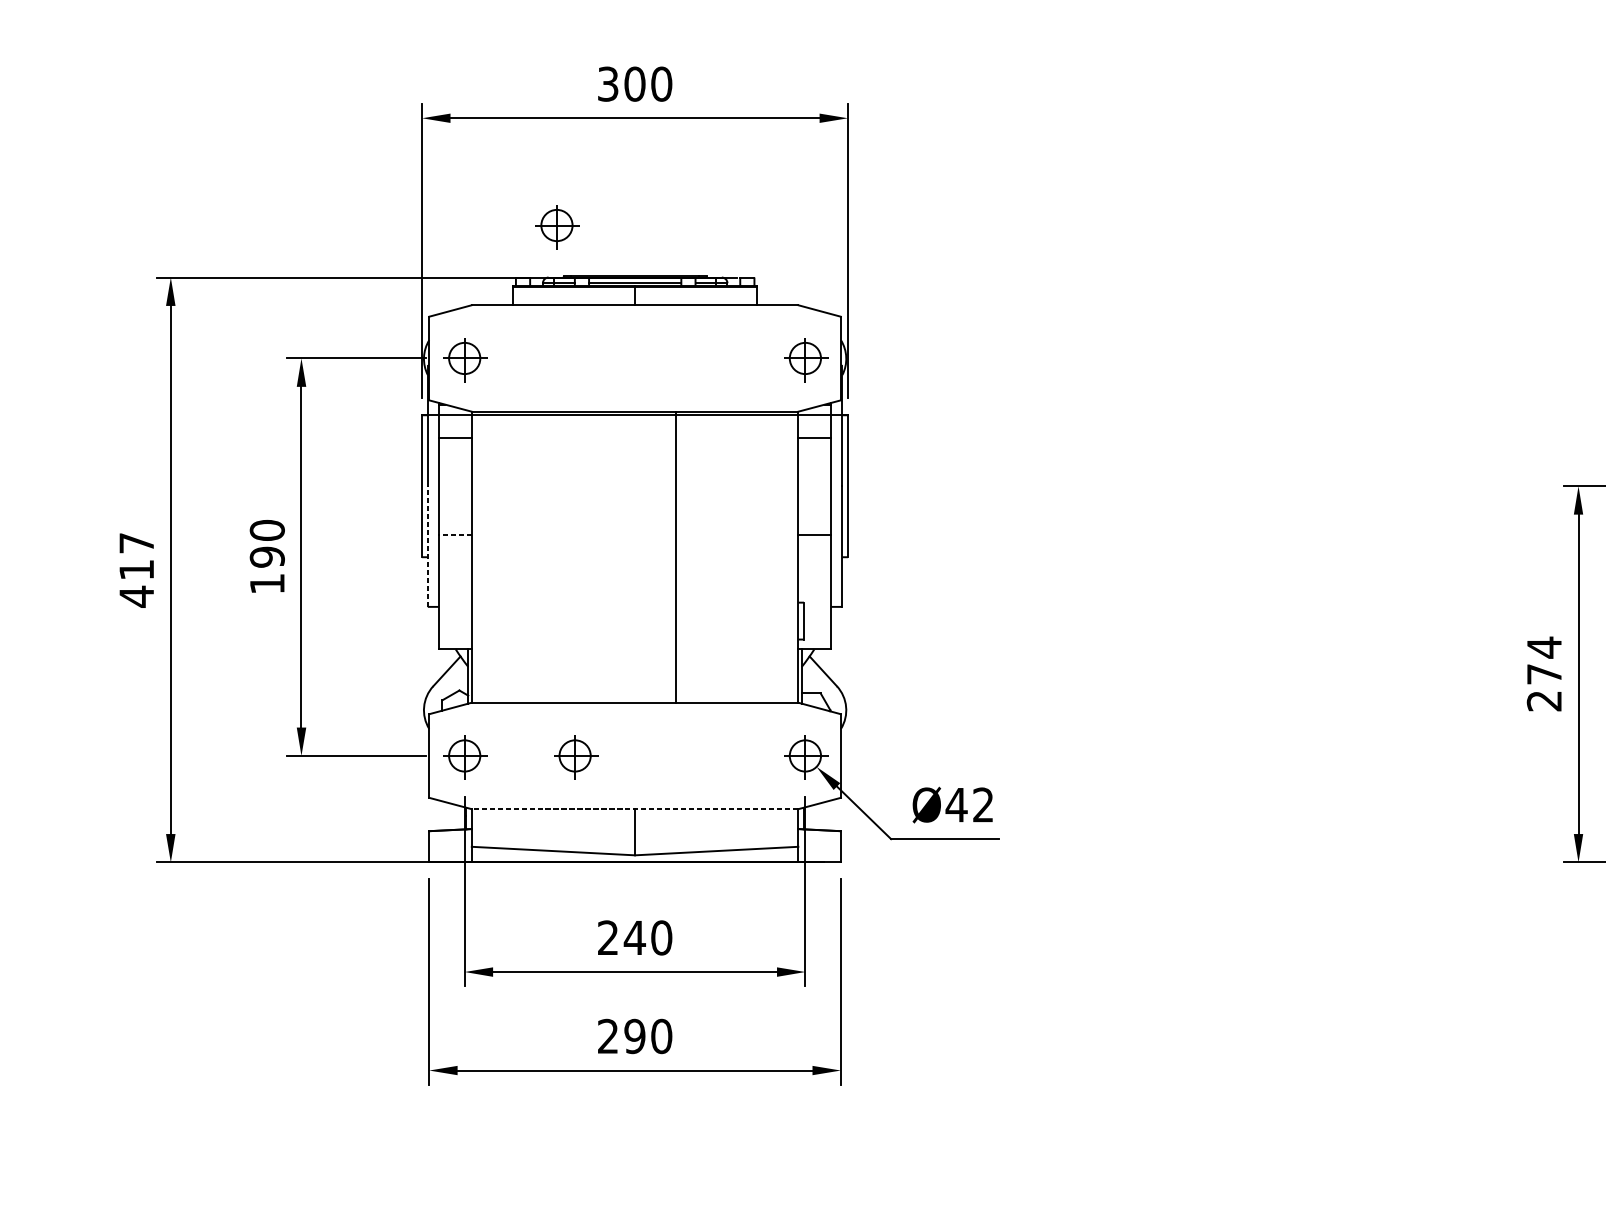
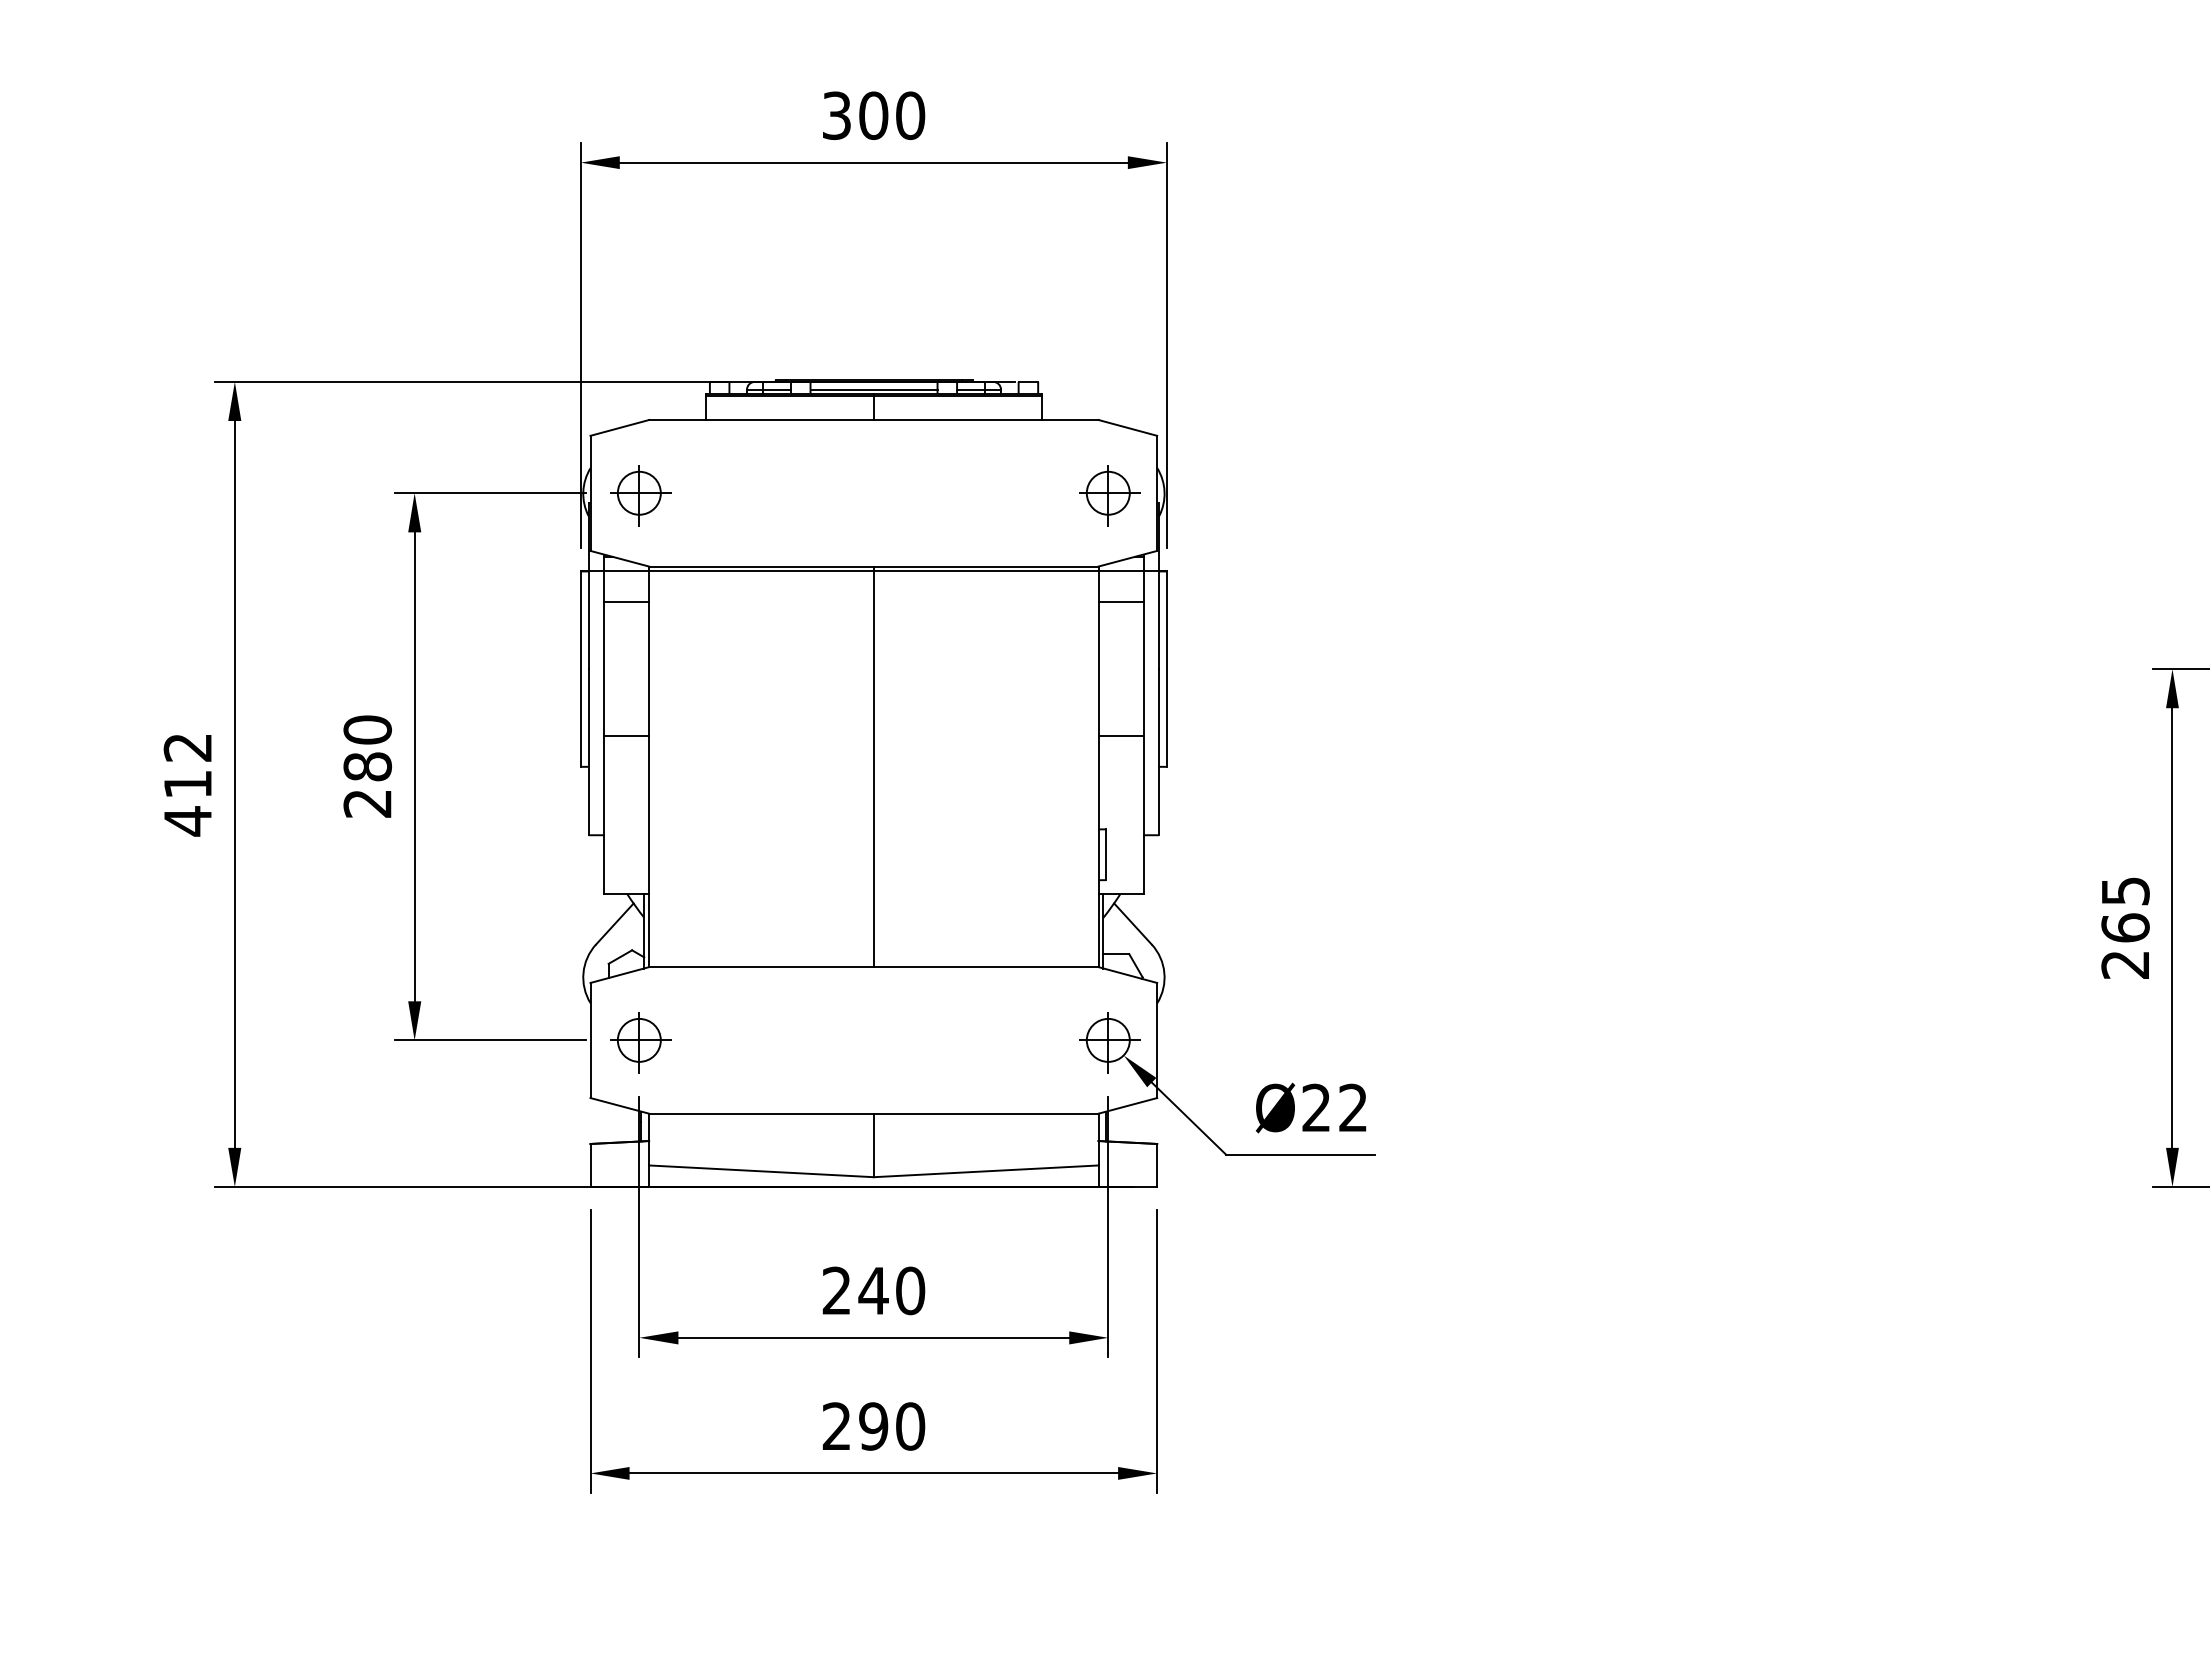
part: (557, 227) -> (767, 312), removed
line: (455, 535) -> (626, 736), dashed -> solid
text: (136, 543) -> (187, 747), 417 -> 412
line: (427, 546) -> (588, 751), dashed -> solid
line: (676, 556) -> (873, 766), moved
text: (267, 570) -> (367, 784), 190 -> 280
text: (1544, 660) -> (2125, 909), 274 -> 265
part: (575, 757) -> (792, 1042), removed
text: (956, 804) -> (1316, 1107), Ø42 -> Ø22
line: (634, 809) -> (873, 1113), dashed -> solid

